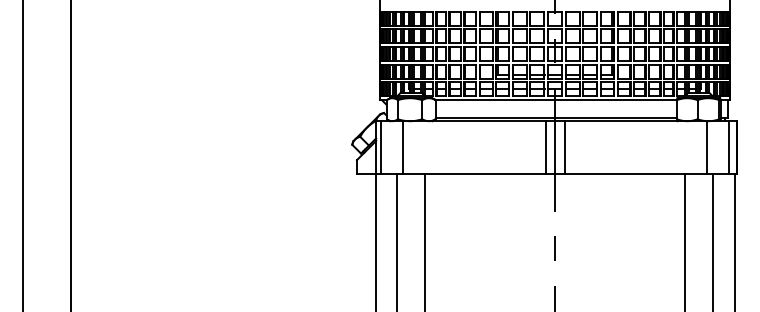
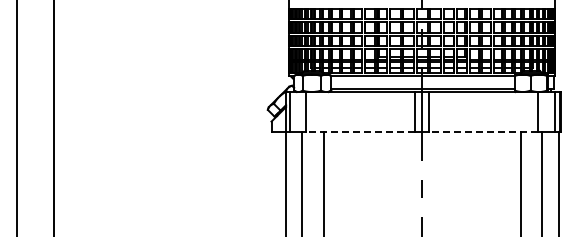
line: (474, 174) -> (360, 132), solid -> dashed
line: (635, 174) -> (483, 132), solid -> dashed

